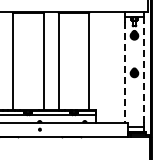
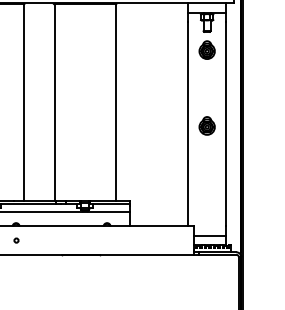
line: (143, 71) -> (225, 123), dashed -> solid
line: (125, 72) -> (189, 125), dashed -> solid

